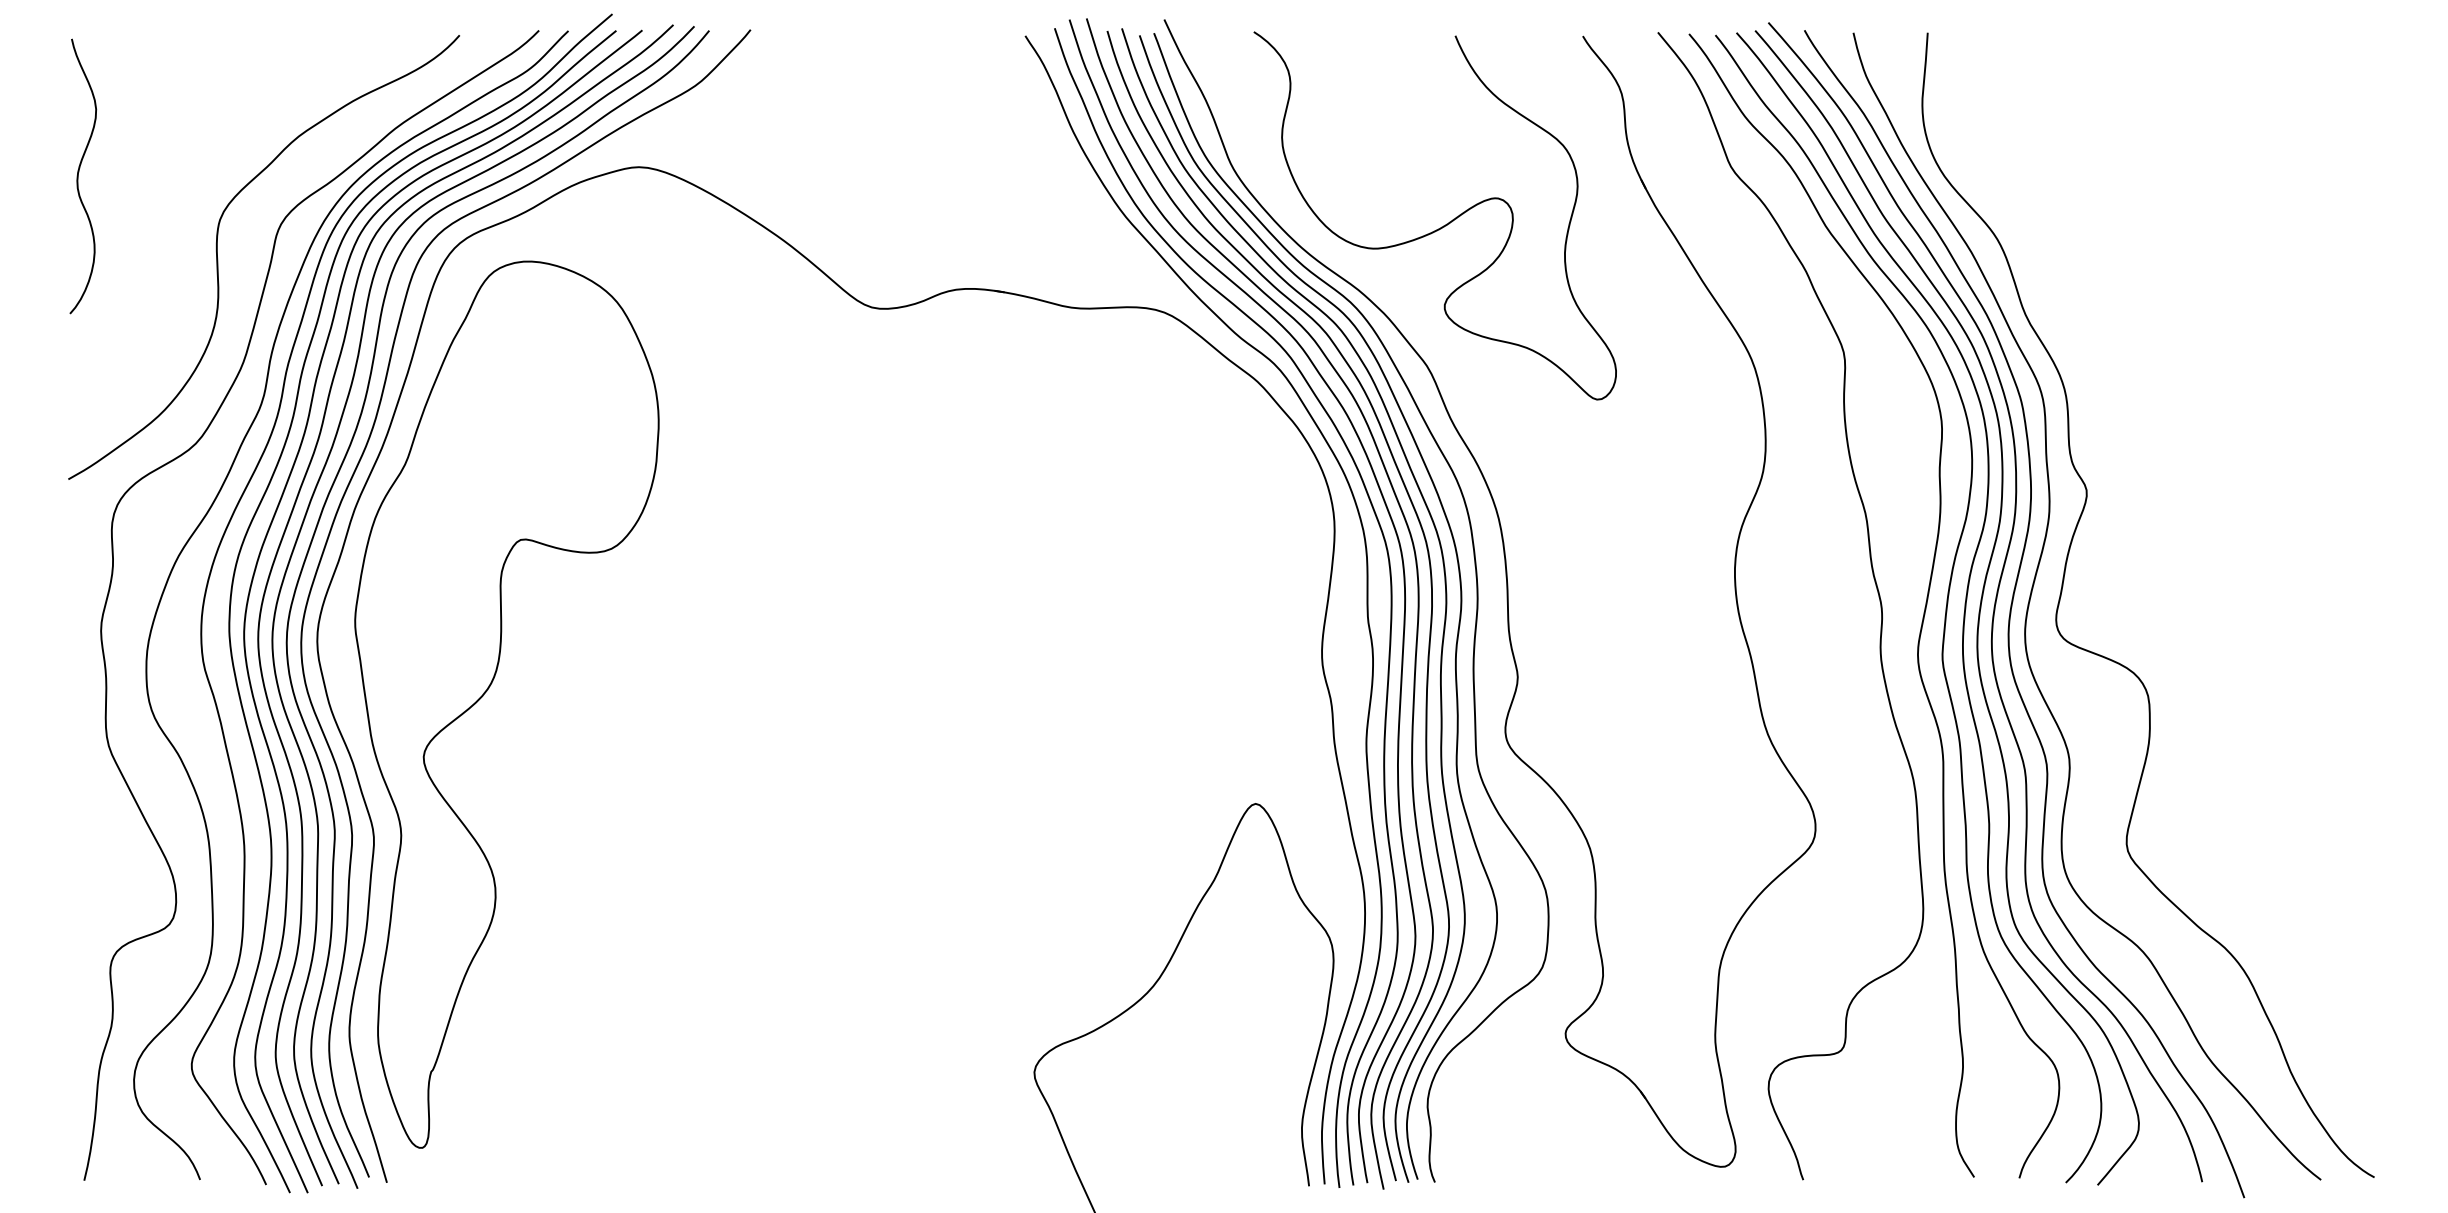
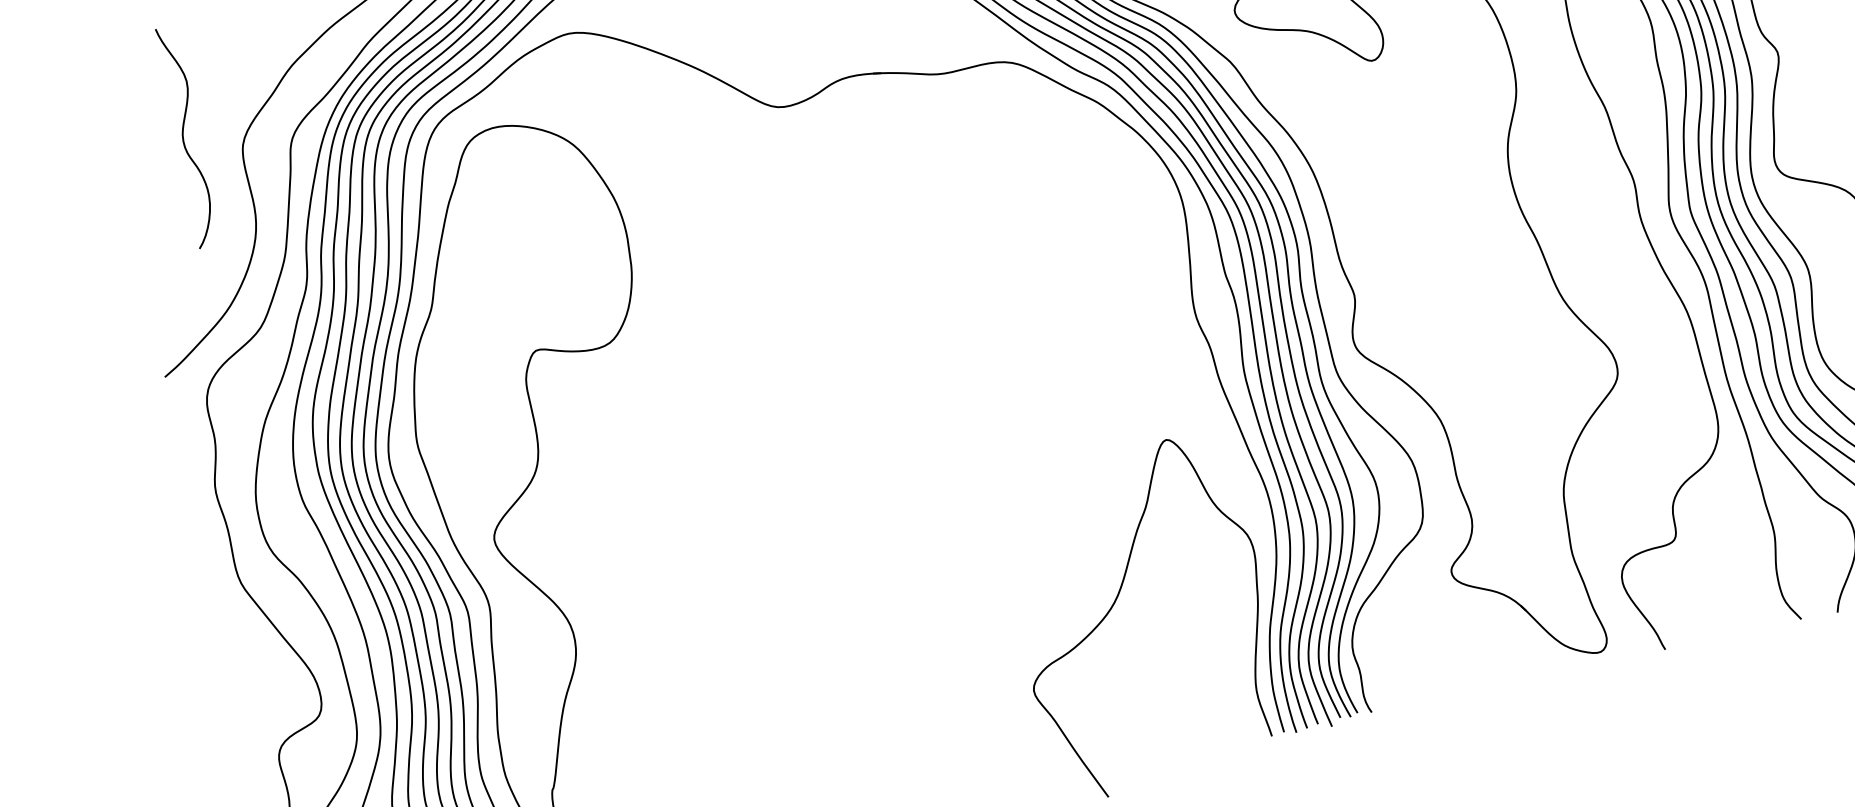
curve: (78, 176) -> (183, 137), moved

